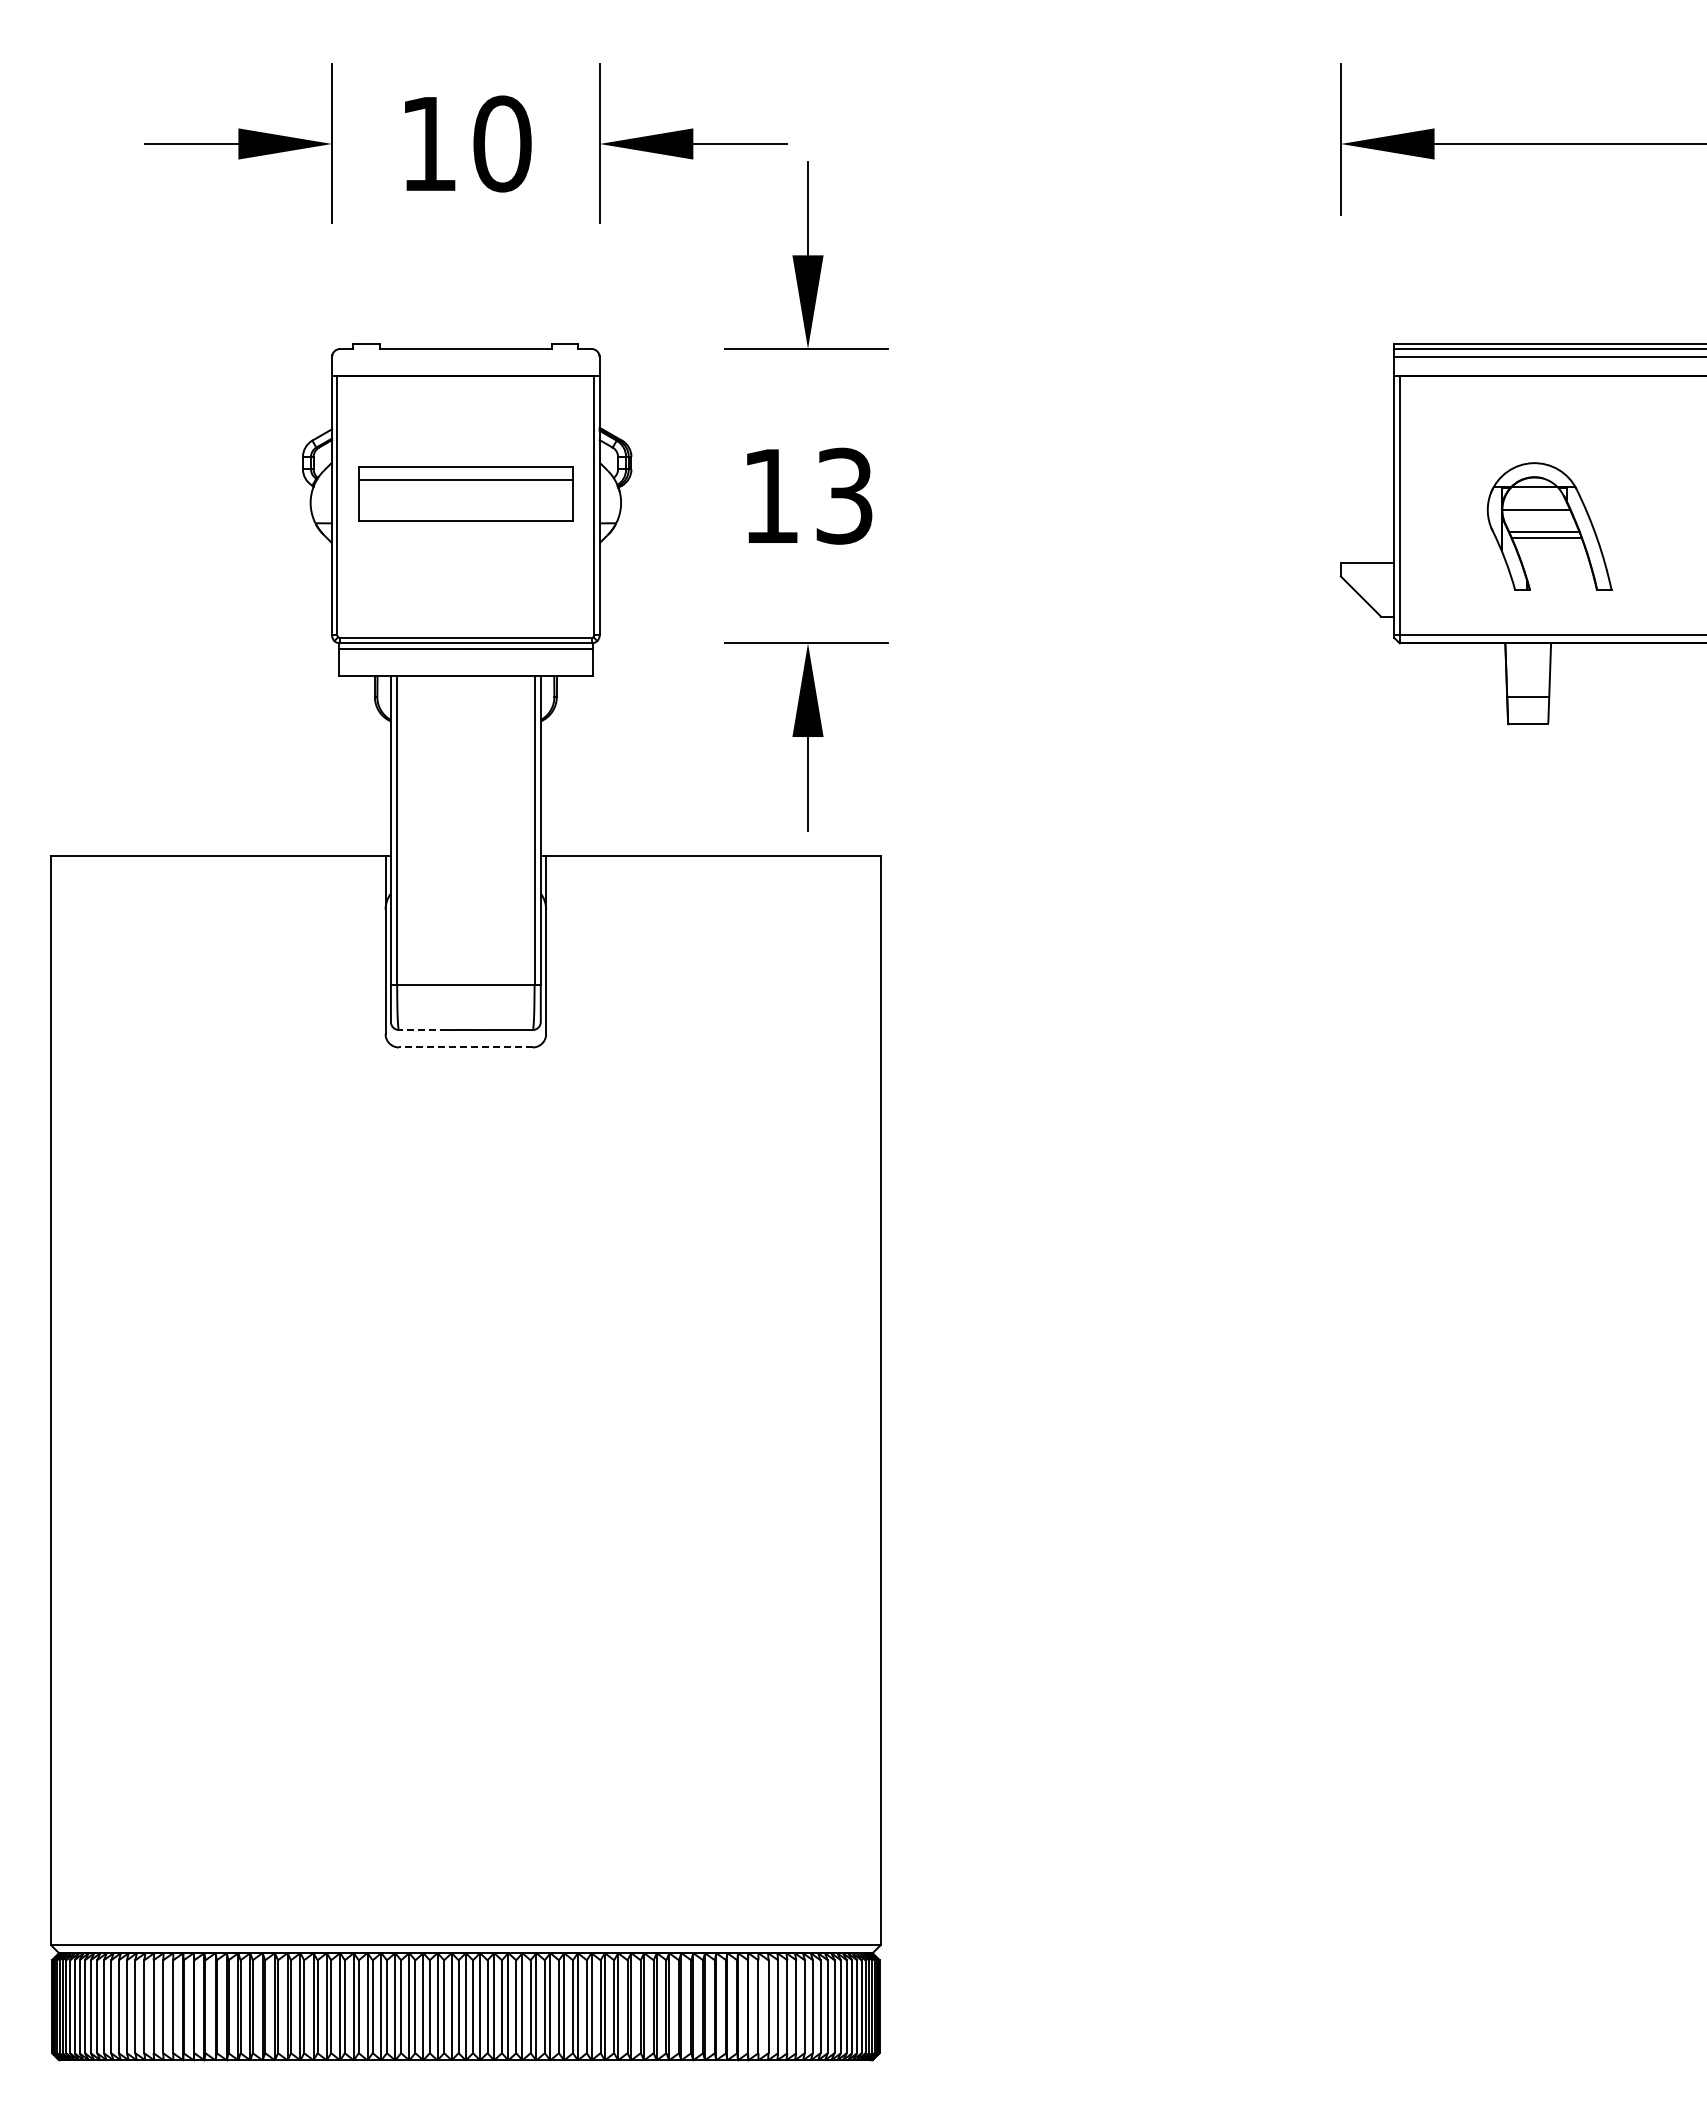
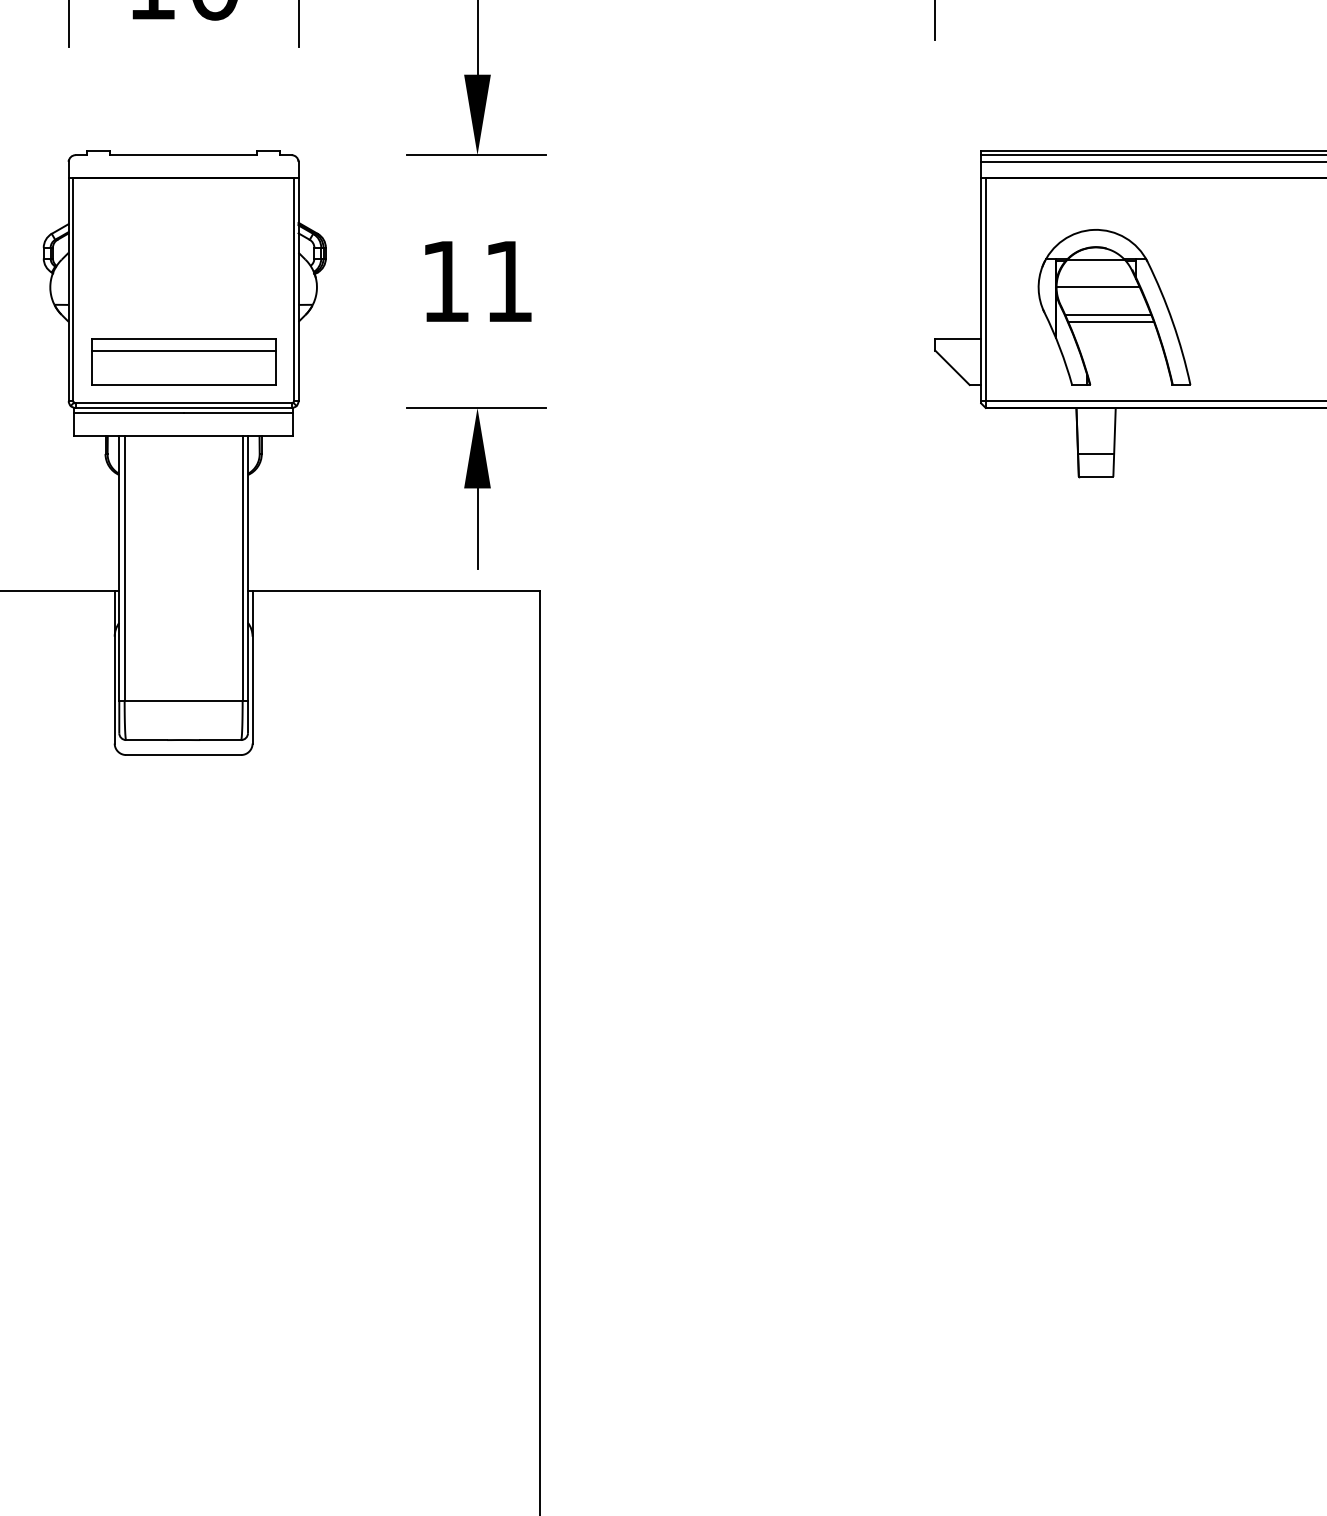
part: (465, 493) -> (183, 361), moved
text: (844, 495) -> (508, 280), 13 -> 11
part: (1549, 526) -> (1114, 307), size x1.43
line: (422, 1030) -> (146, 740), dashed -> solid
line: (465, 1047) -> (183, 755), dashed -> solid

